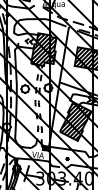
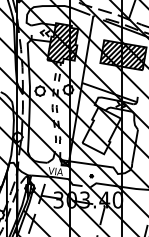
hatch: (76, 120) -> (102, 129), removed

